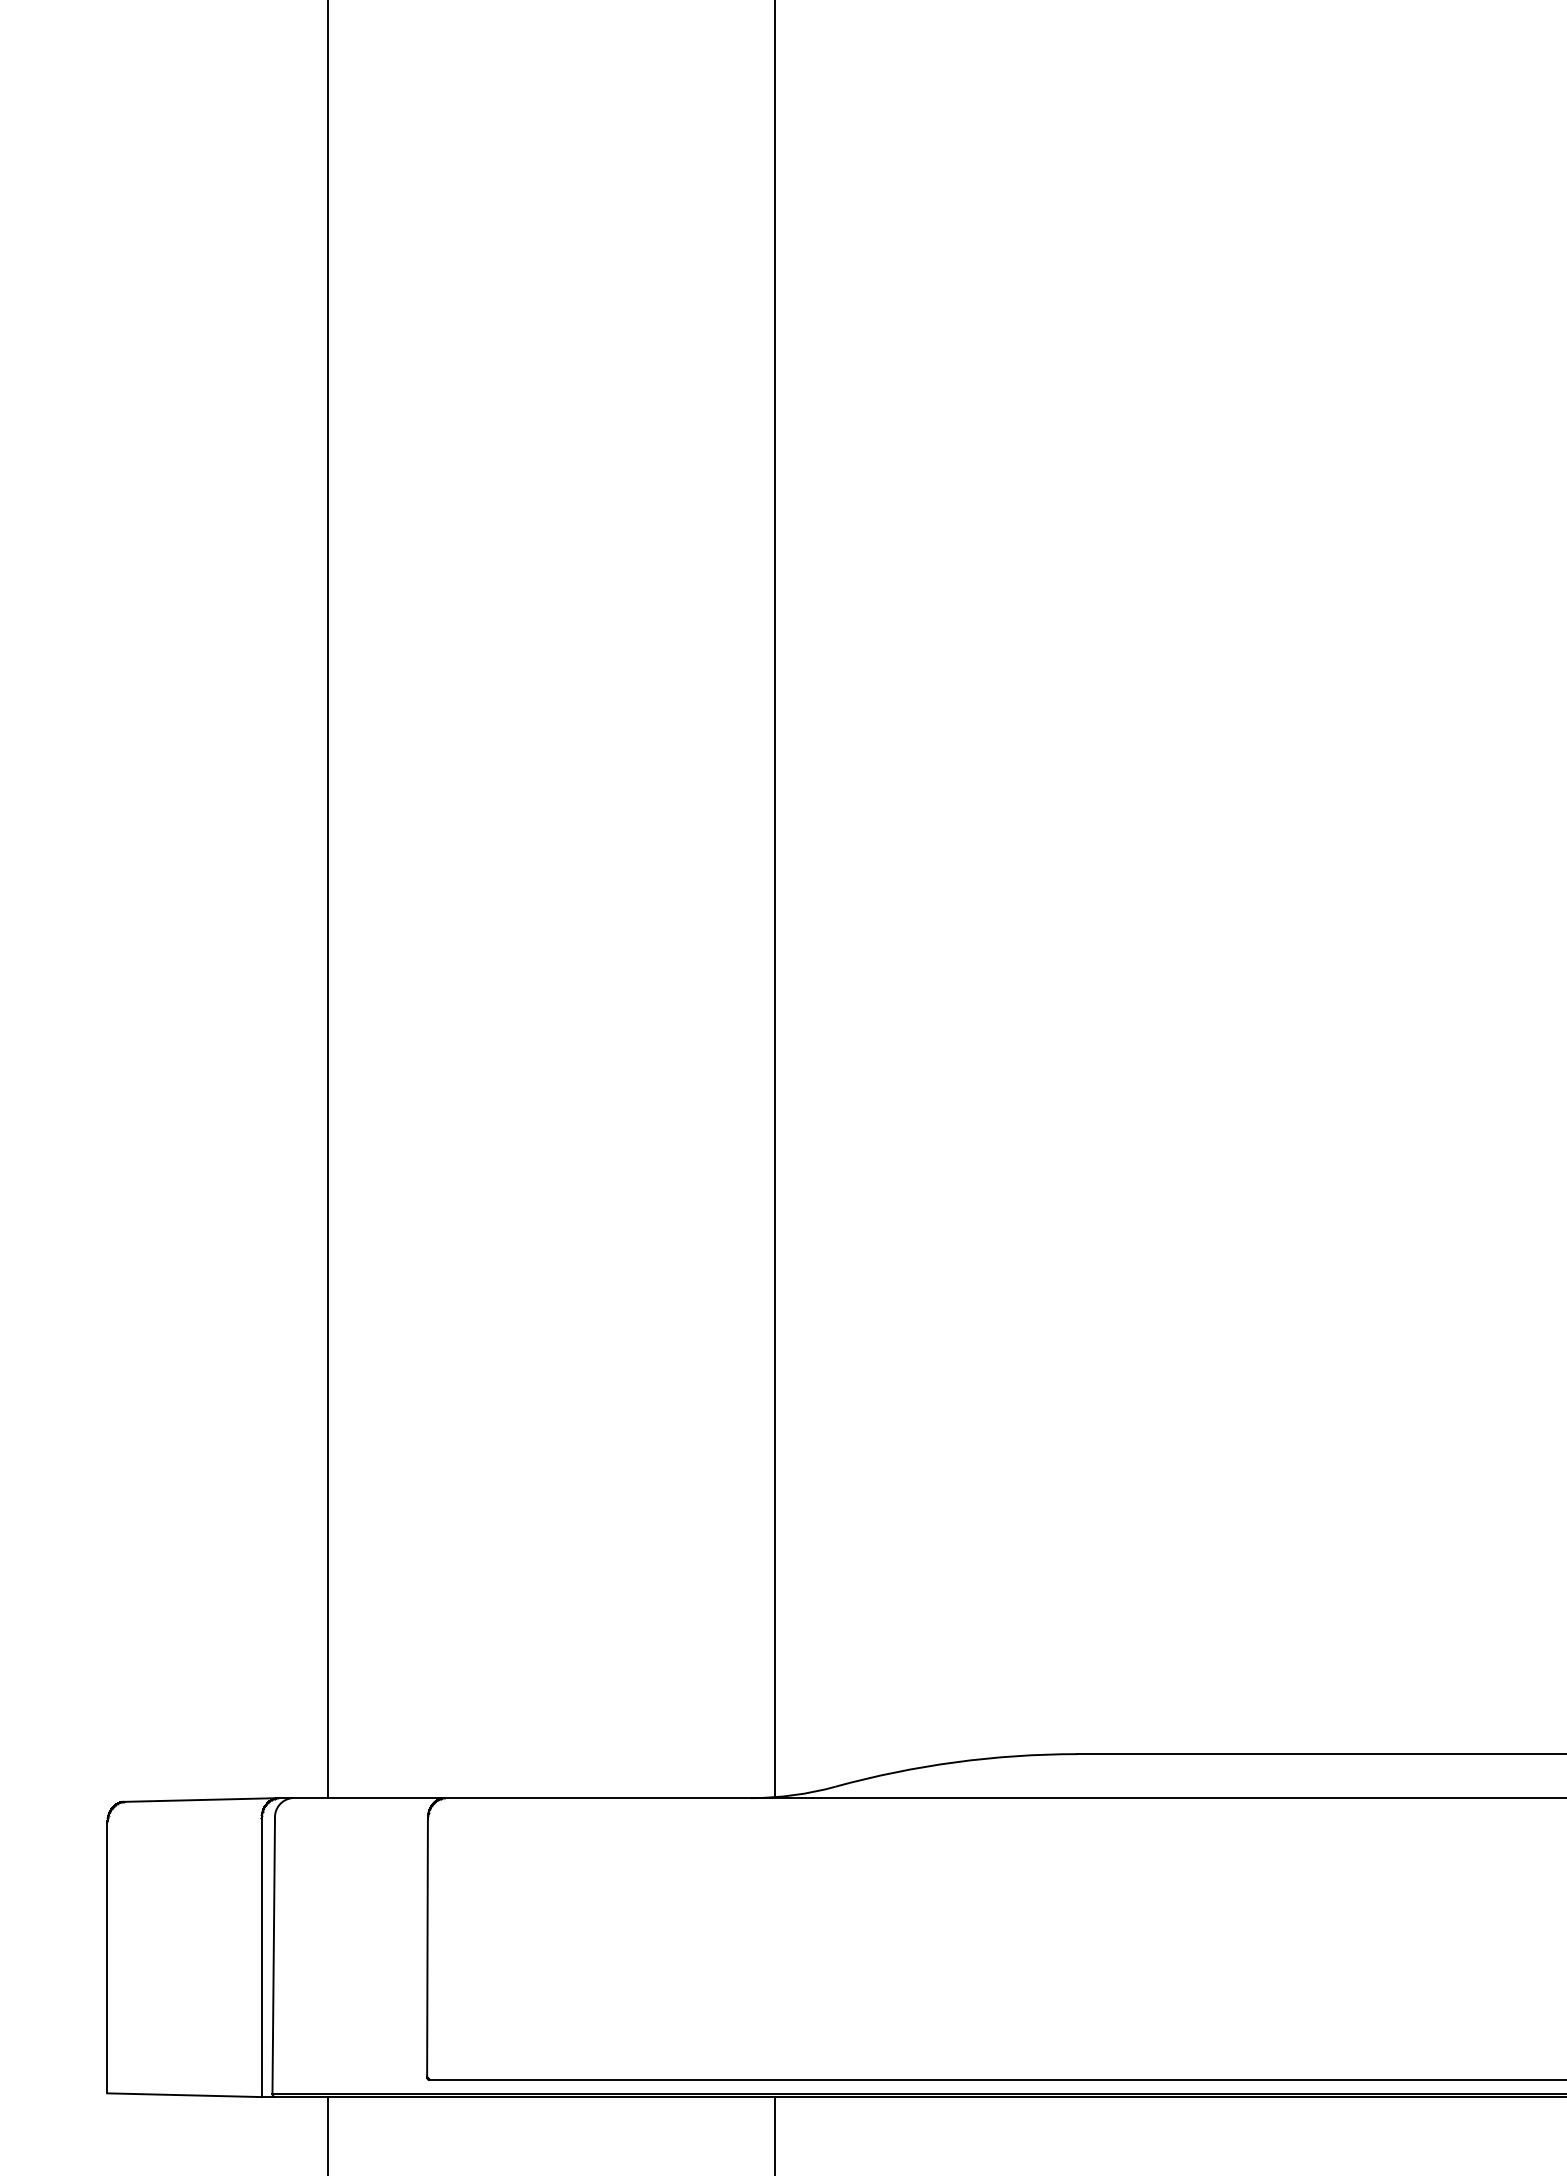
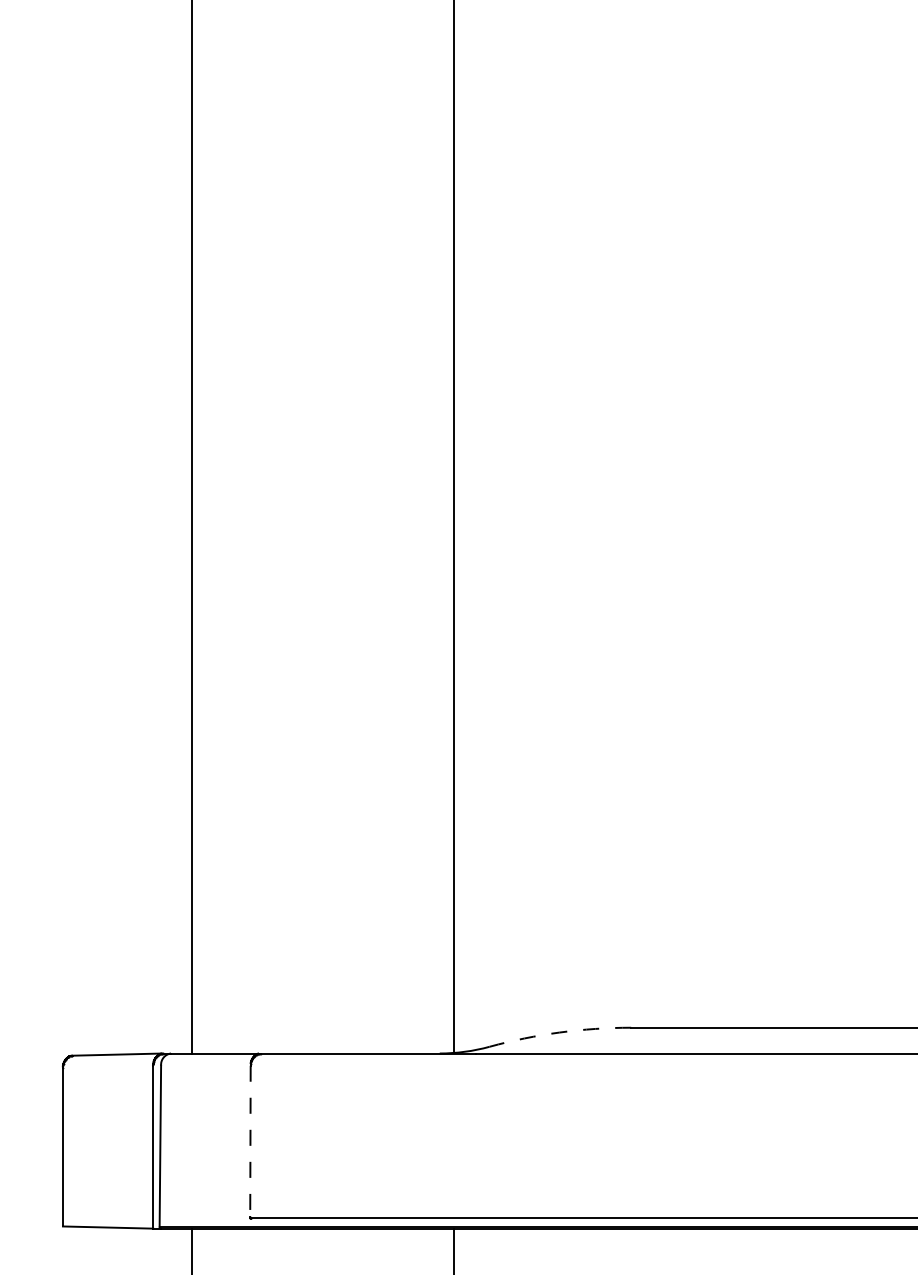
arc: (955, 1762) -> (559, 1032), solid -> dashed
line: (427, 1948) -> (250, 1141), solid -> dashed

